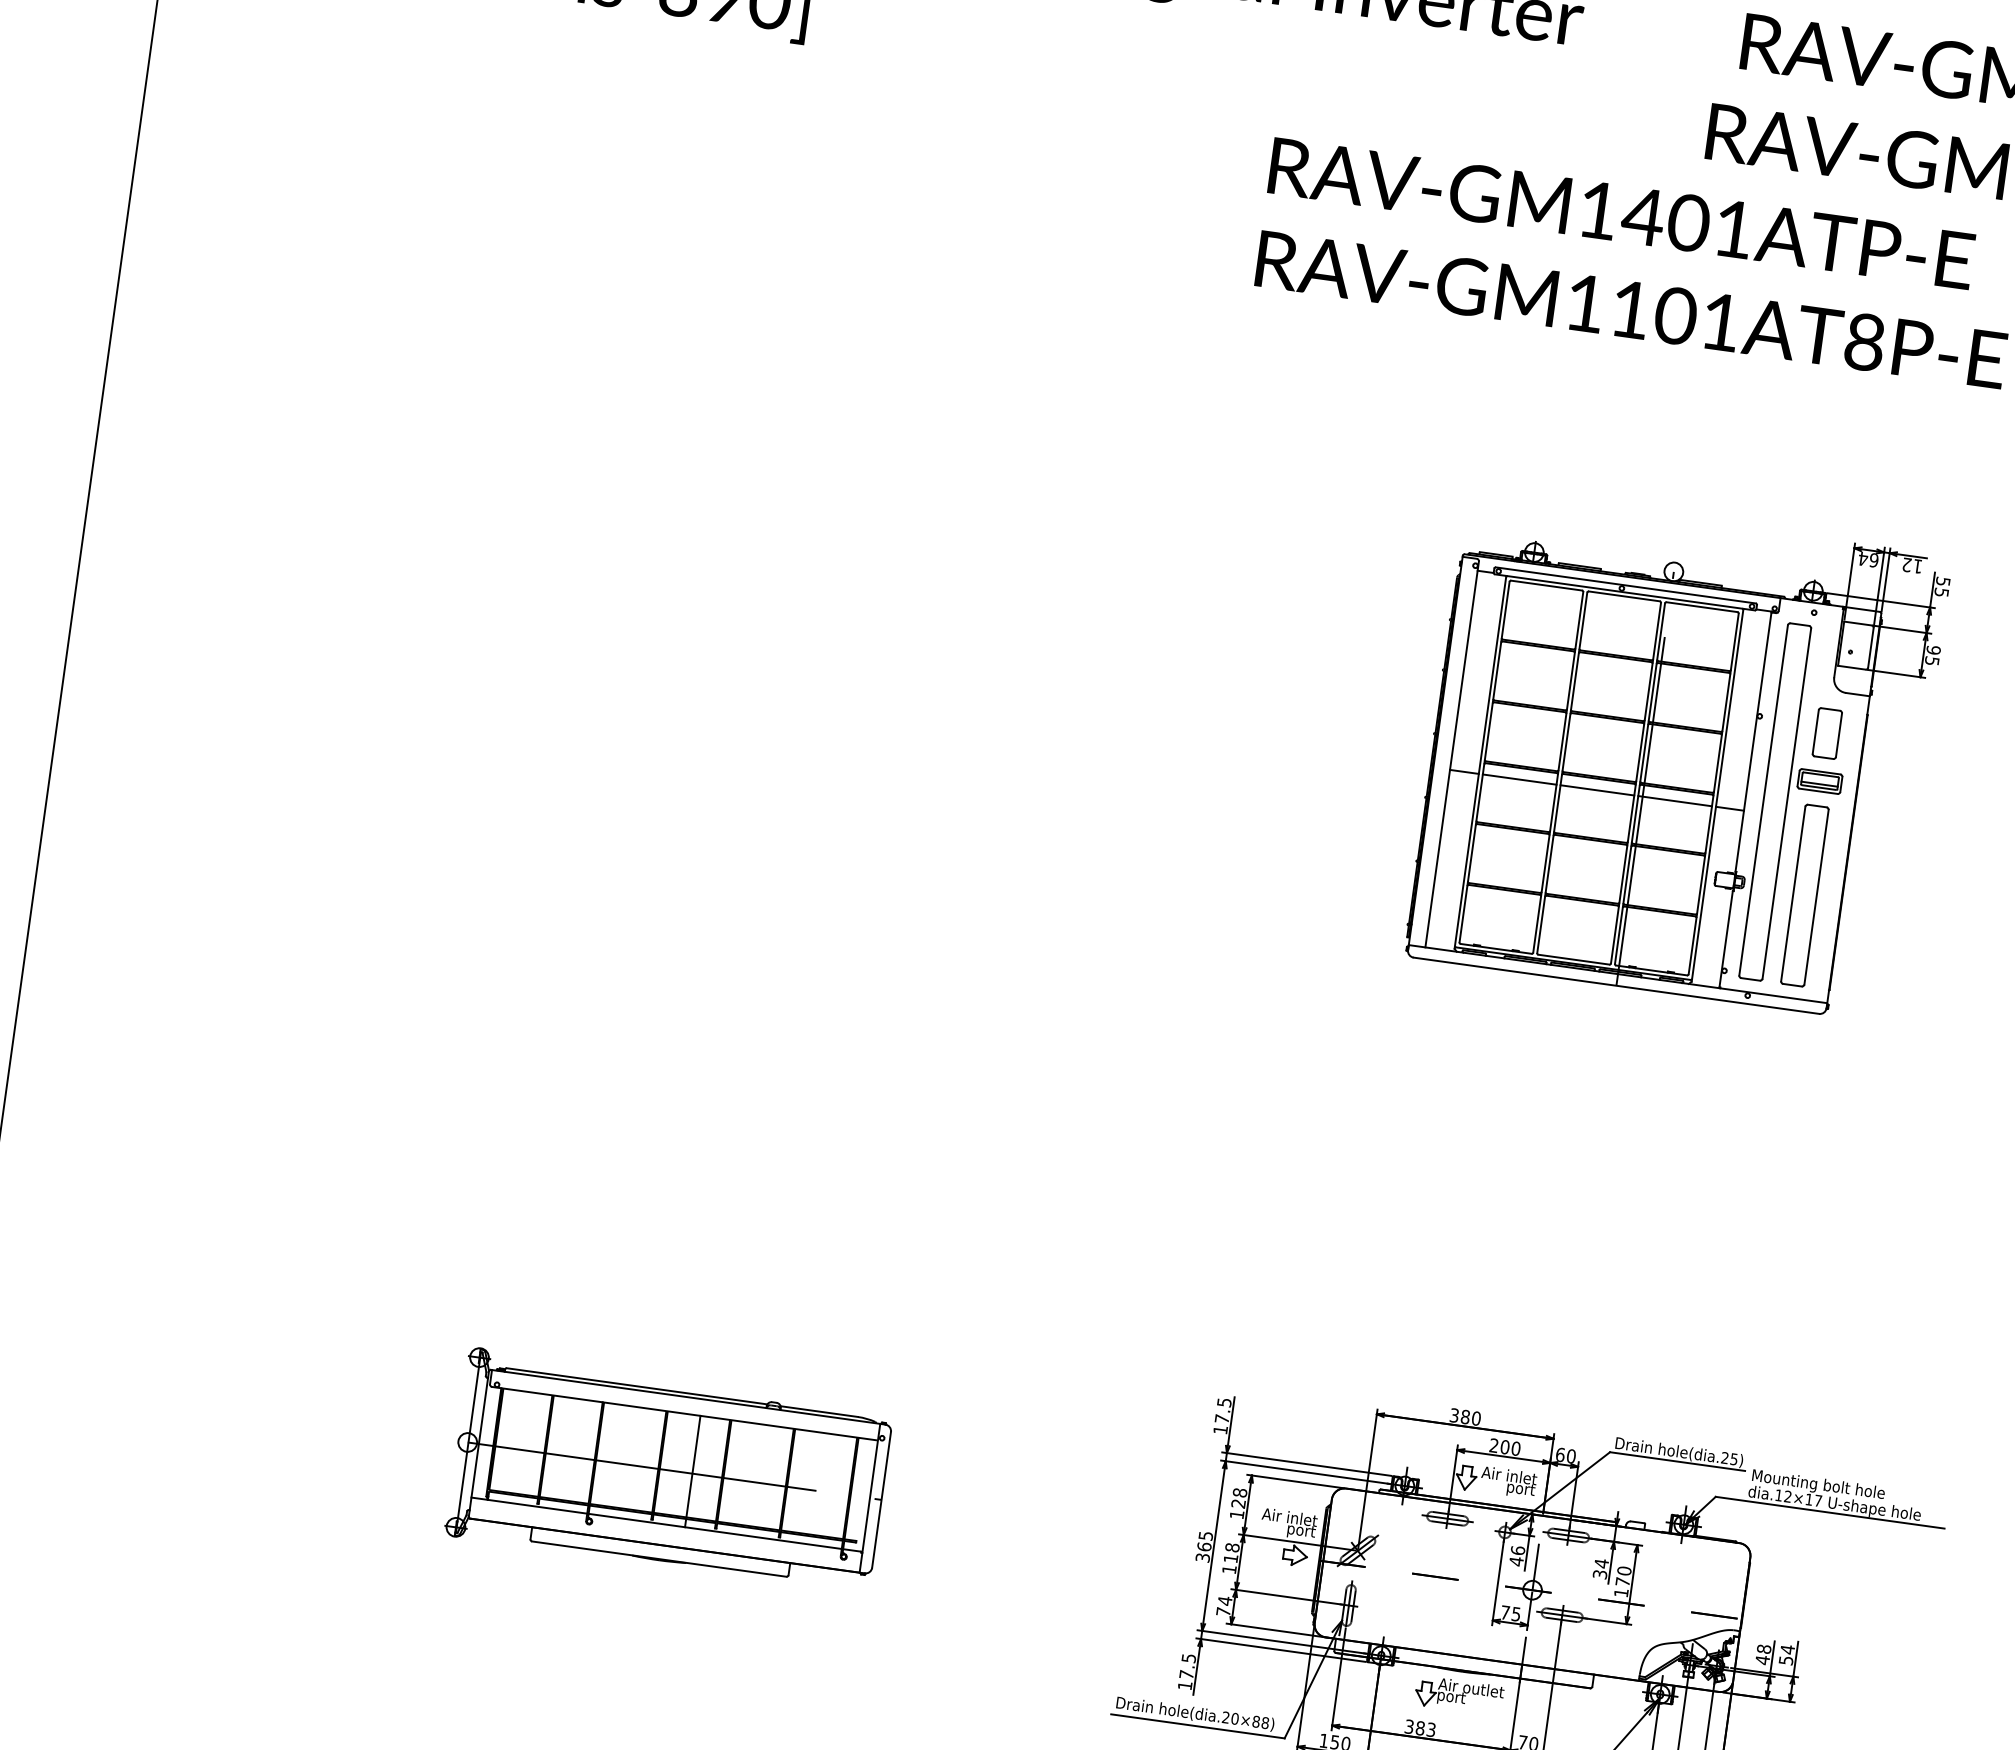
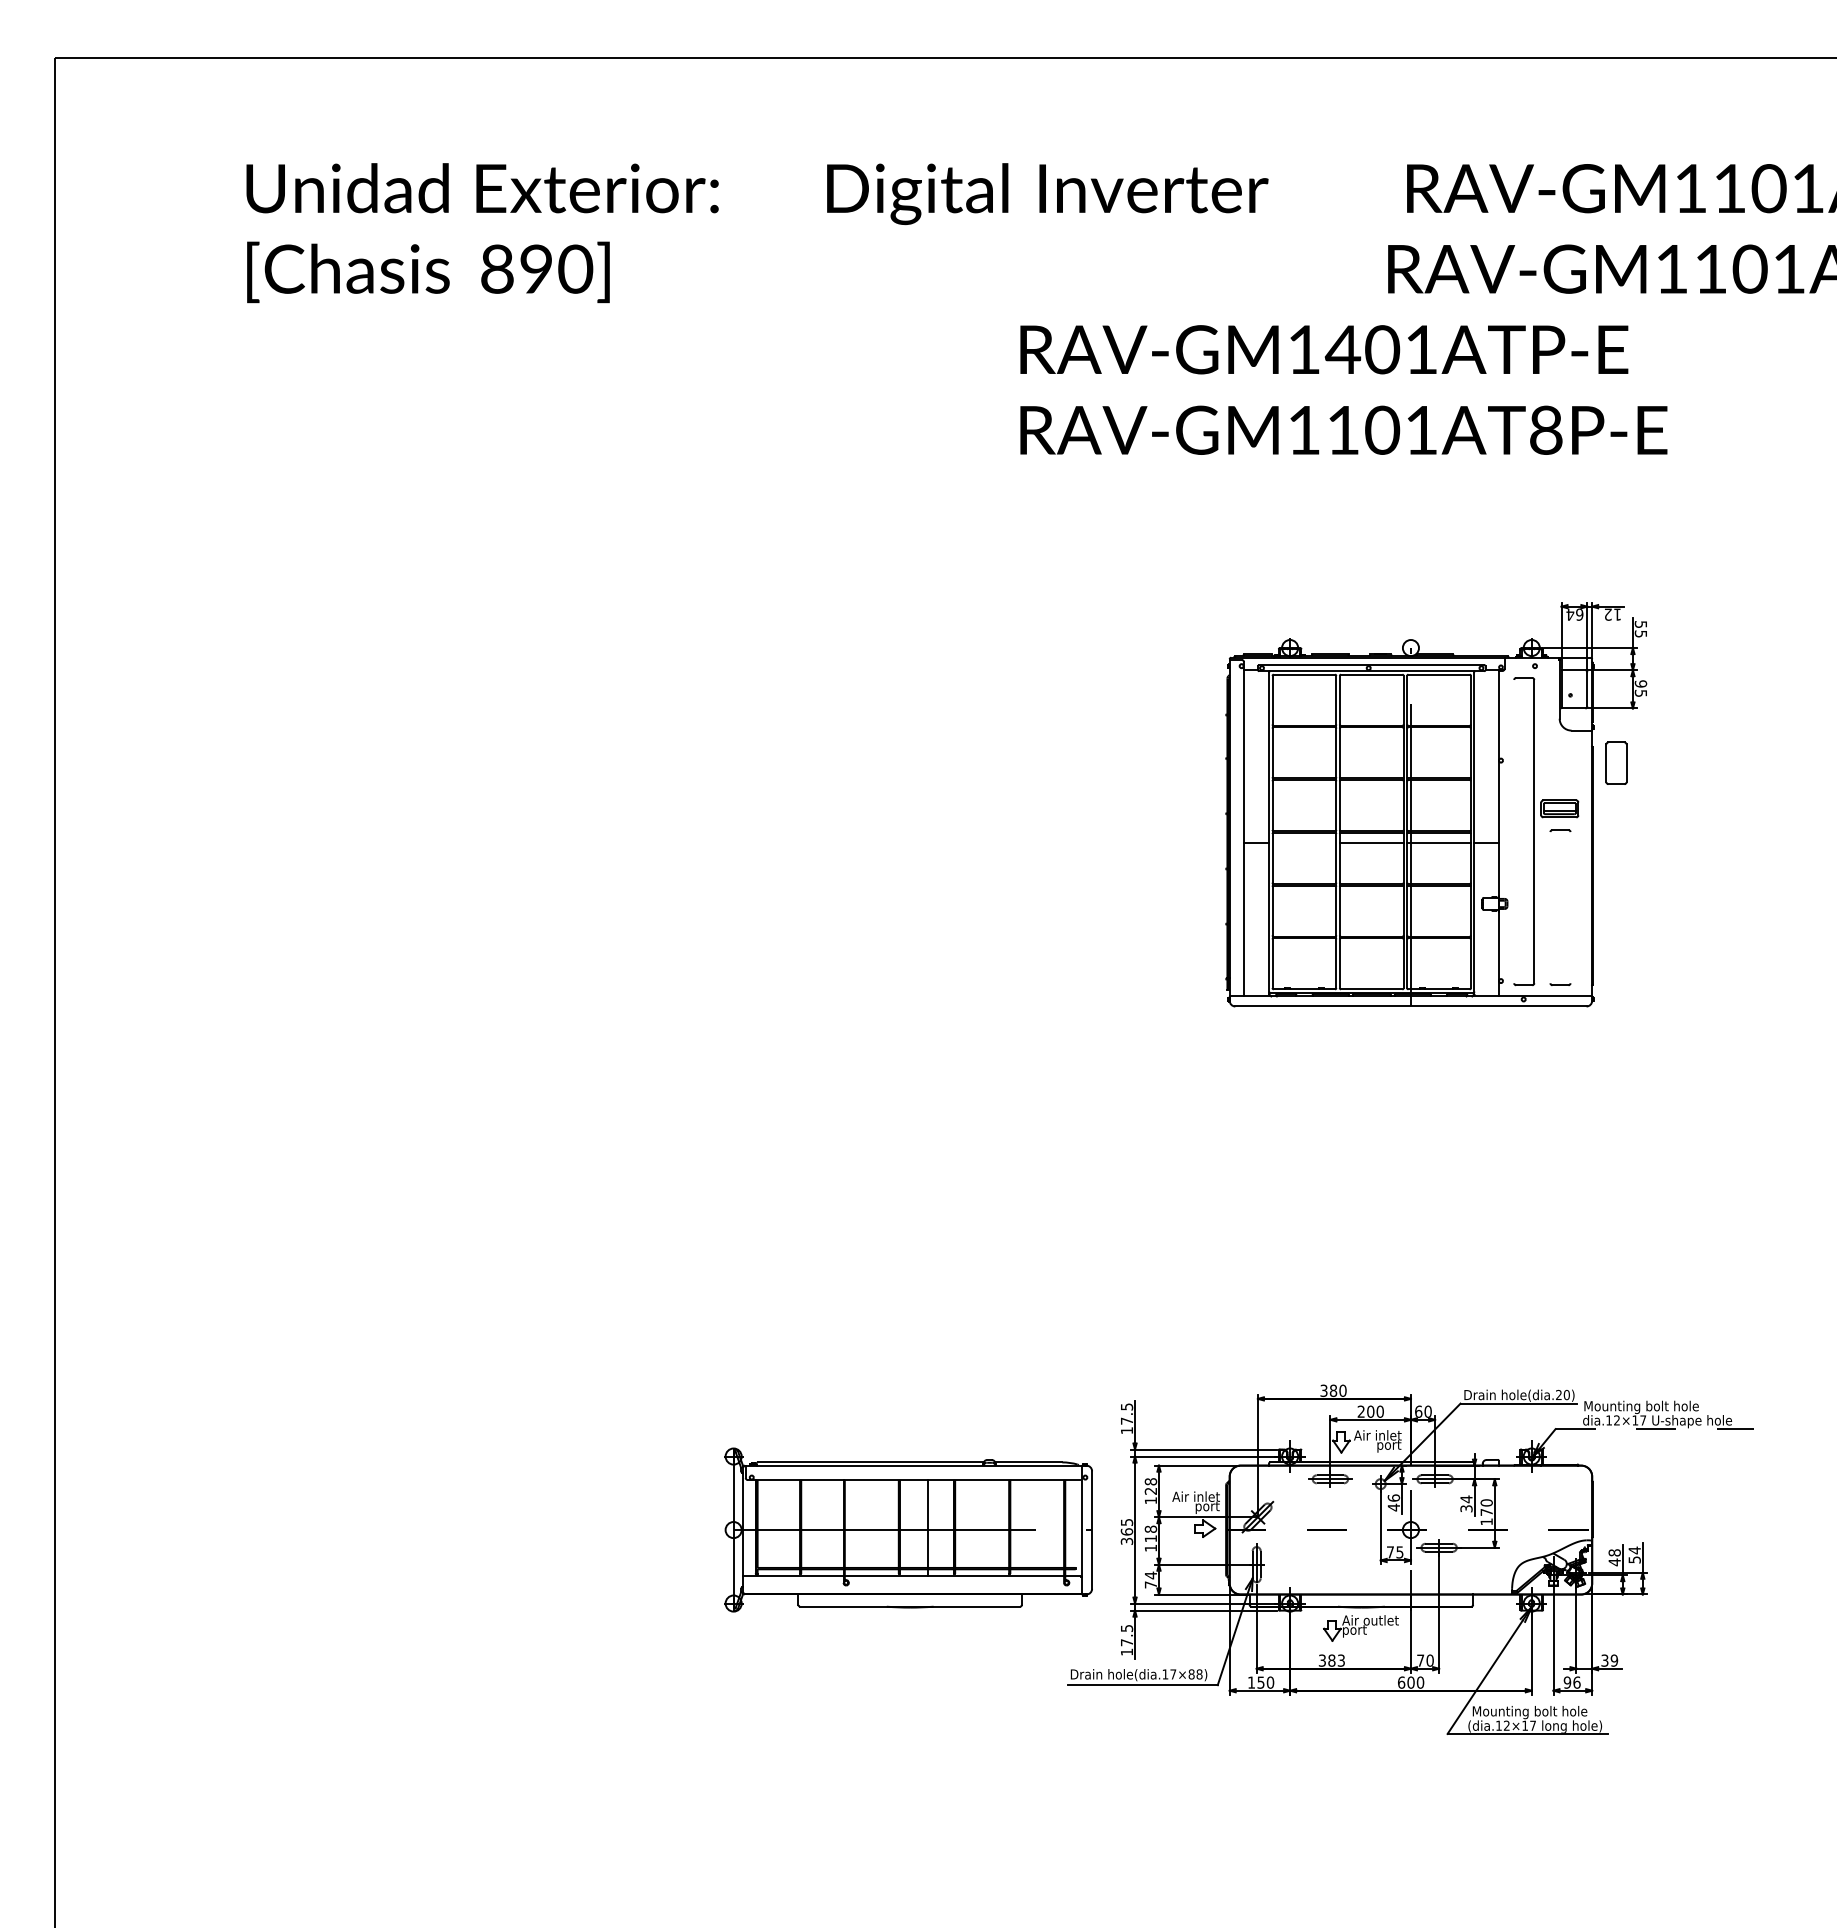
part: (1827, 732) -> (1616, 762), moved
line: (1519, 779) -> (1304, 842), removed
line: (1764, 800) -> (1514, 831), removed
line: (1793, 893) -> (1550, 907), removed
line: (1816, 897) -> (1570, 907), removed
text: (1733, 1458) -> (1566, 1394), hole(dia.25) -> hole(dia.20)
part: (669, 1469) -> (908, 1529), moved
line: (1831, 1513) -> (1655, 1429), solid -> dashed
text: (1230, 1718) -> (1169, 1674), hole(dia.20×88) -> hole(dia.17×88)

